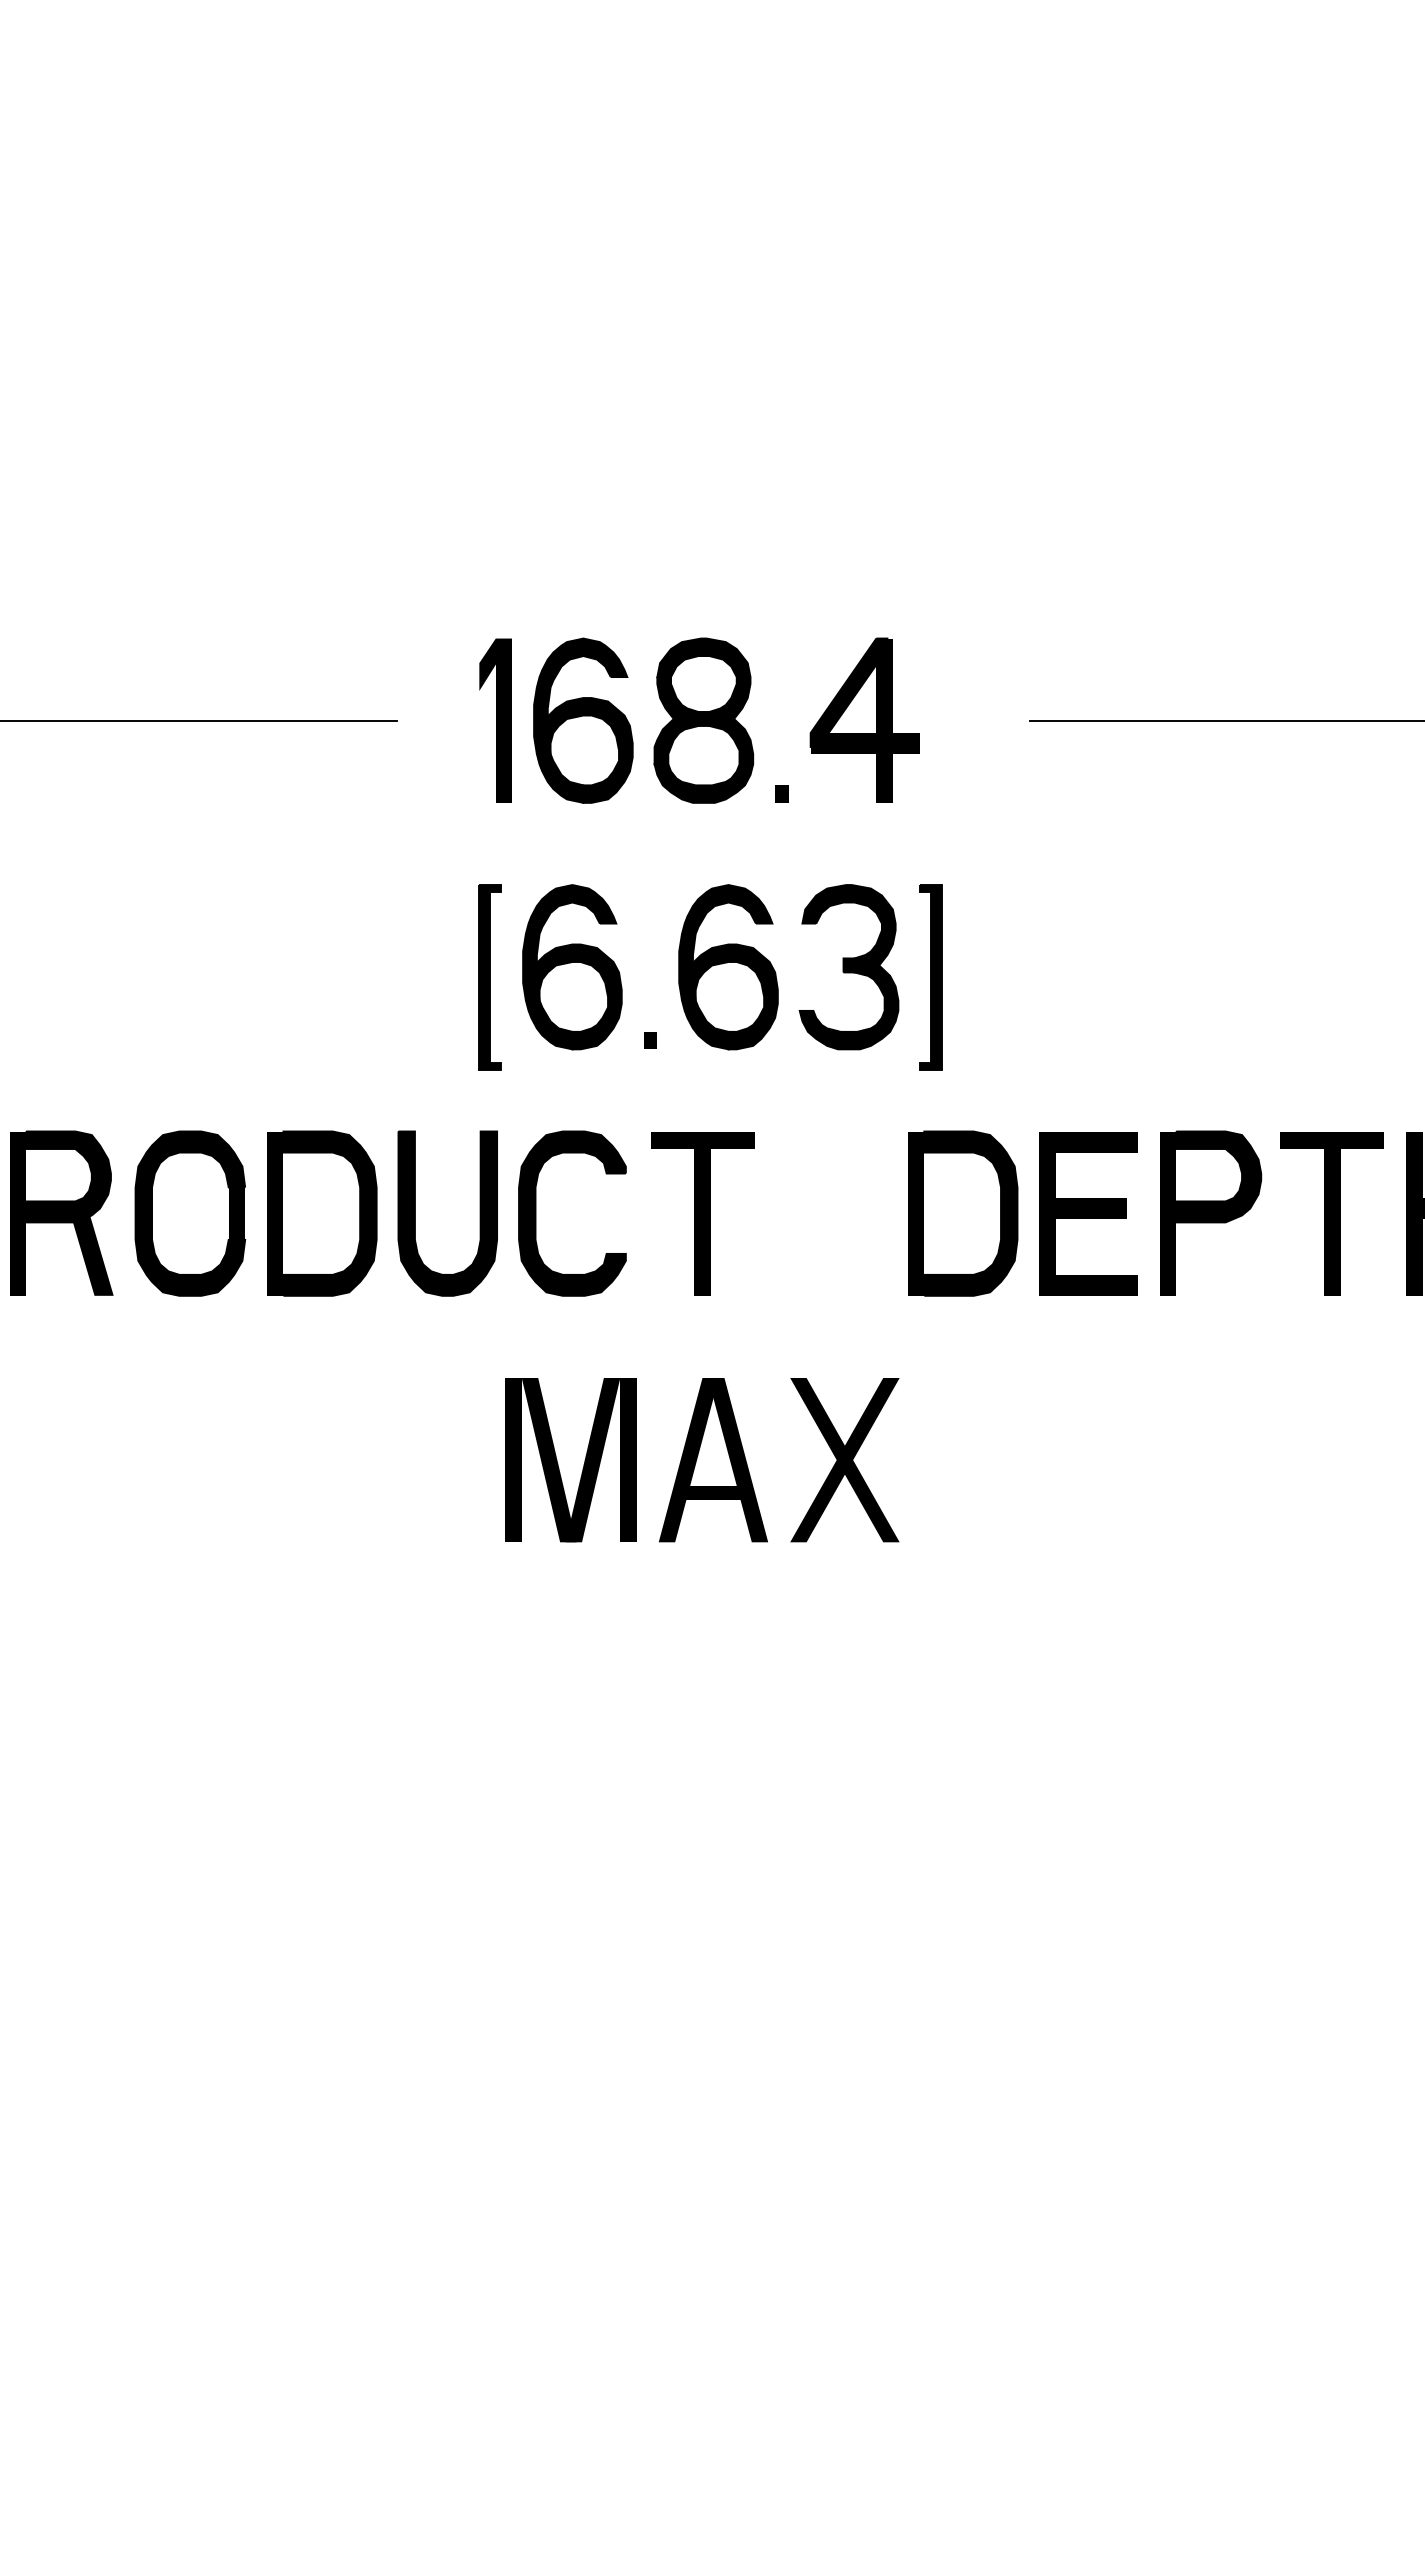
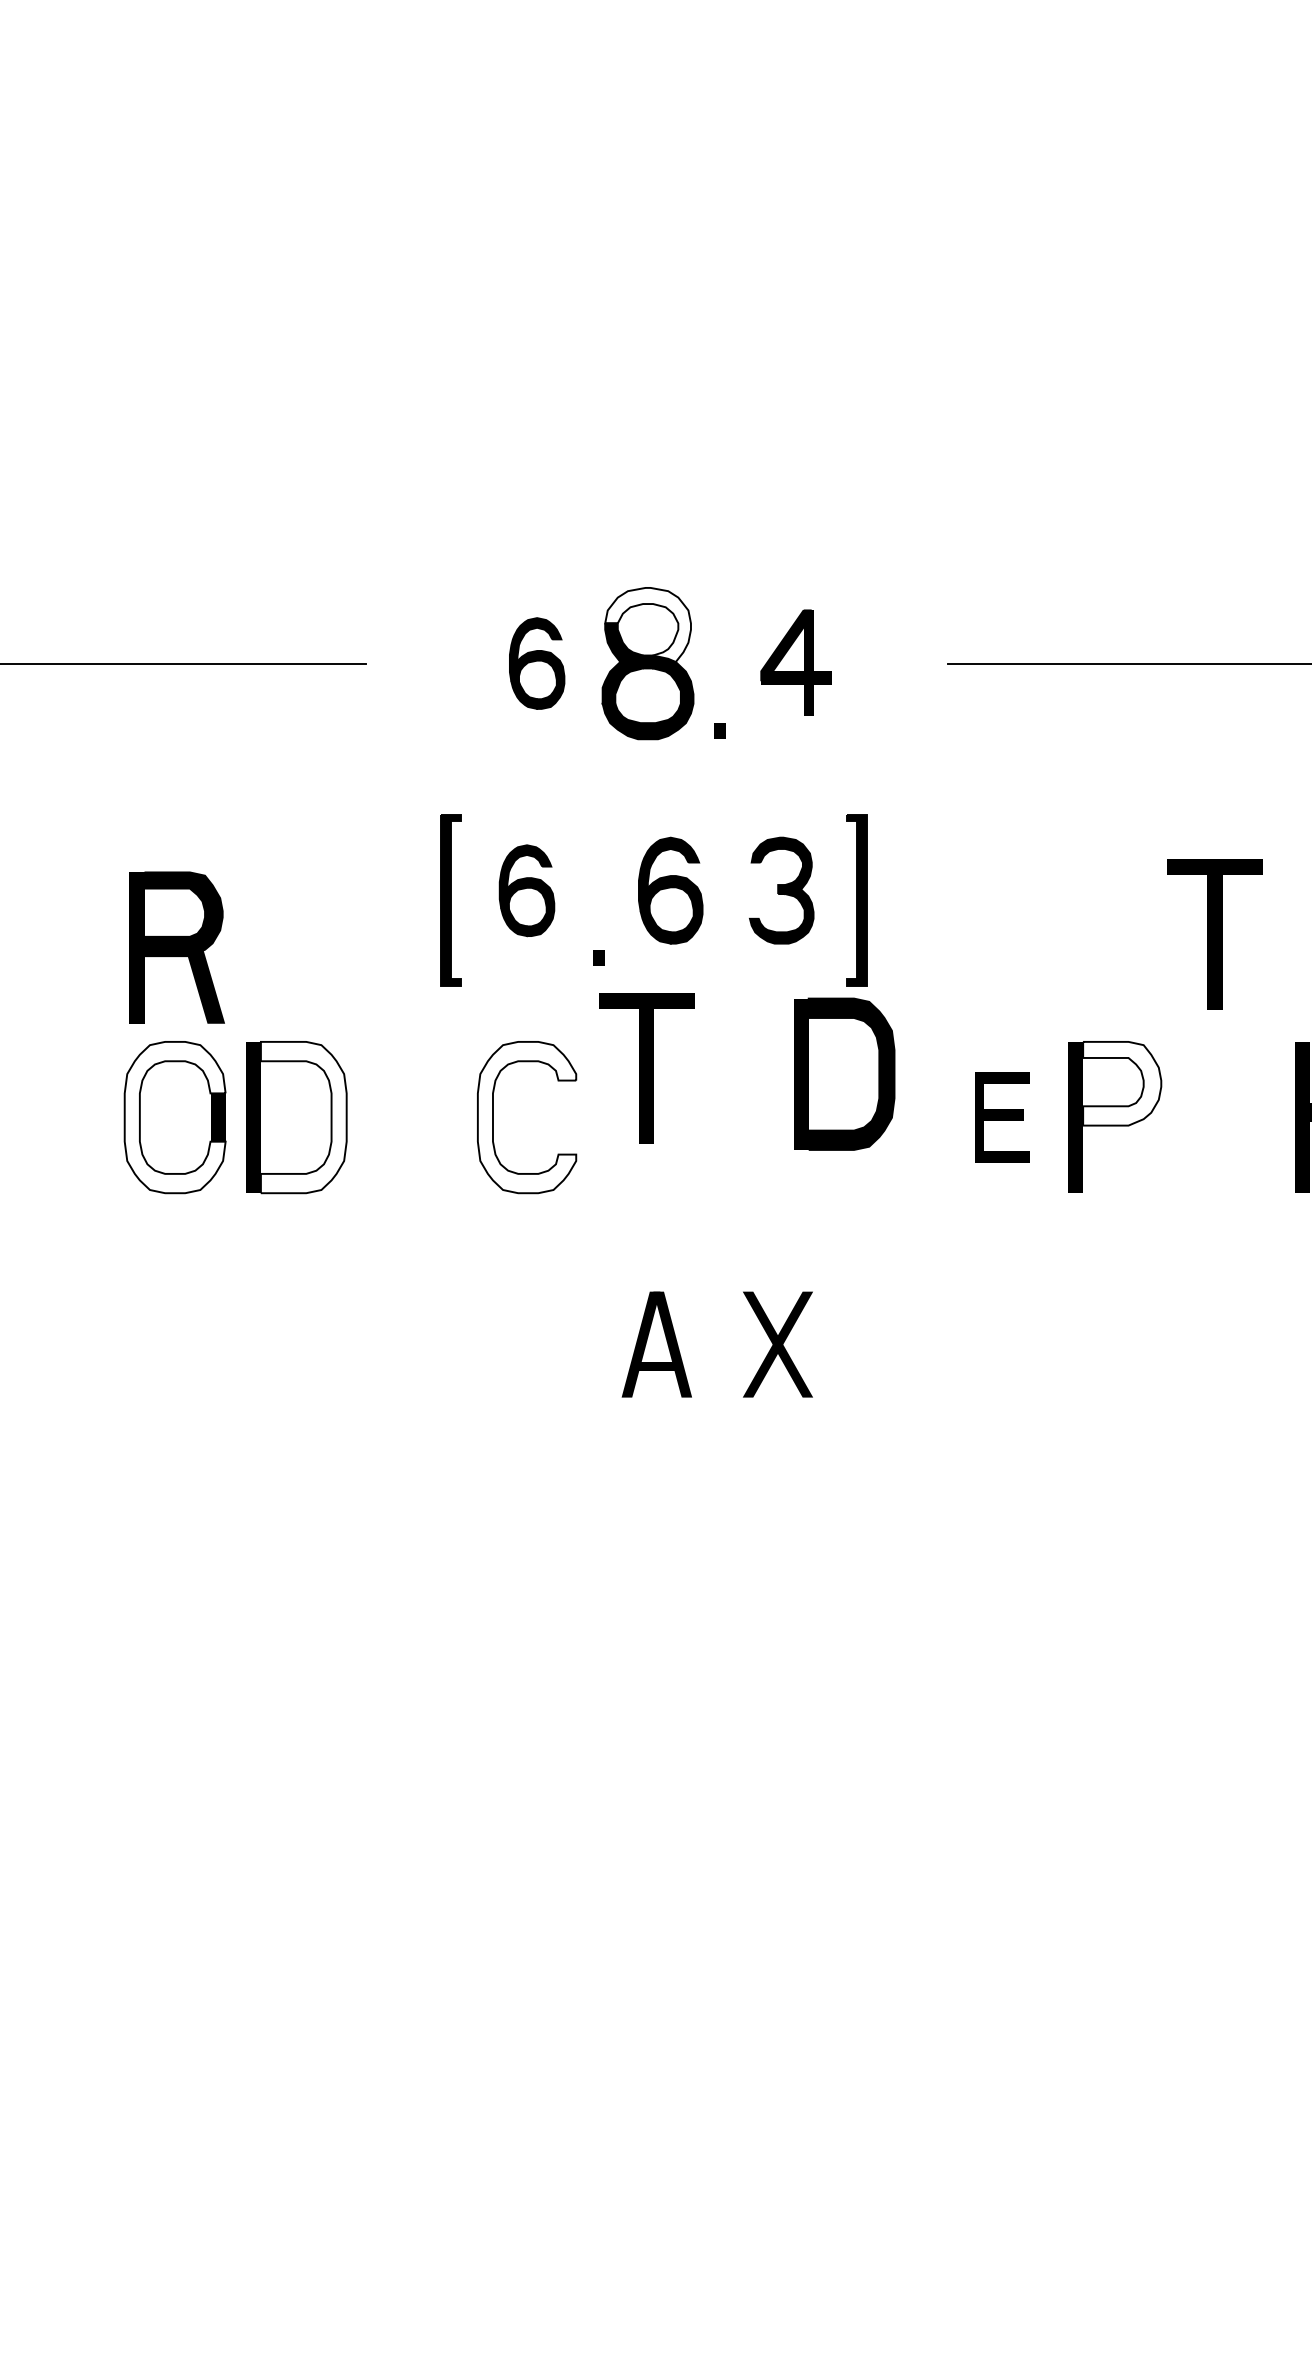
fill: (703, 681) -> (647, 627), removed
part: (864, 719) -> (795, 662), size x0.7
part: (495, 720) -> (456, 663), removed
part: (583, 720) -> (537, 663), size x0.6
part: (572, 967) -> (527, 890), size x0.6
part: (728, 967) -> (670, 890), size x0.7
part: (848, 967) -> (781, 890), size x0.7
fill: (1218, 1176) -> (1121, 1083), removed
part: (61, 1212) -> (177, 947), moved
fill: (190, 1213) -> (175, 1117), removed
fill: (329, 1213) -> (303, 1117), removed
part: (415, 1213) -> (382, 1117), removed
fill: (572, 1213) -> (527, 1117), removed
part: (702, 1213) -> (646, 1068), moved
part: (963, 1213) -> (844, 1074), moved
part: (1088, 1213) -> (1002, 1117), size x0.6
part: (1331, 1213) -> (1214, 934), moved
part: (713, 1460) -> (656, 1344), size x0.7
part: (844, 1460) -> (777, 1344), size x0.7
part: (558, 1463) -> (514, 1347), removed

